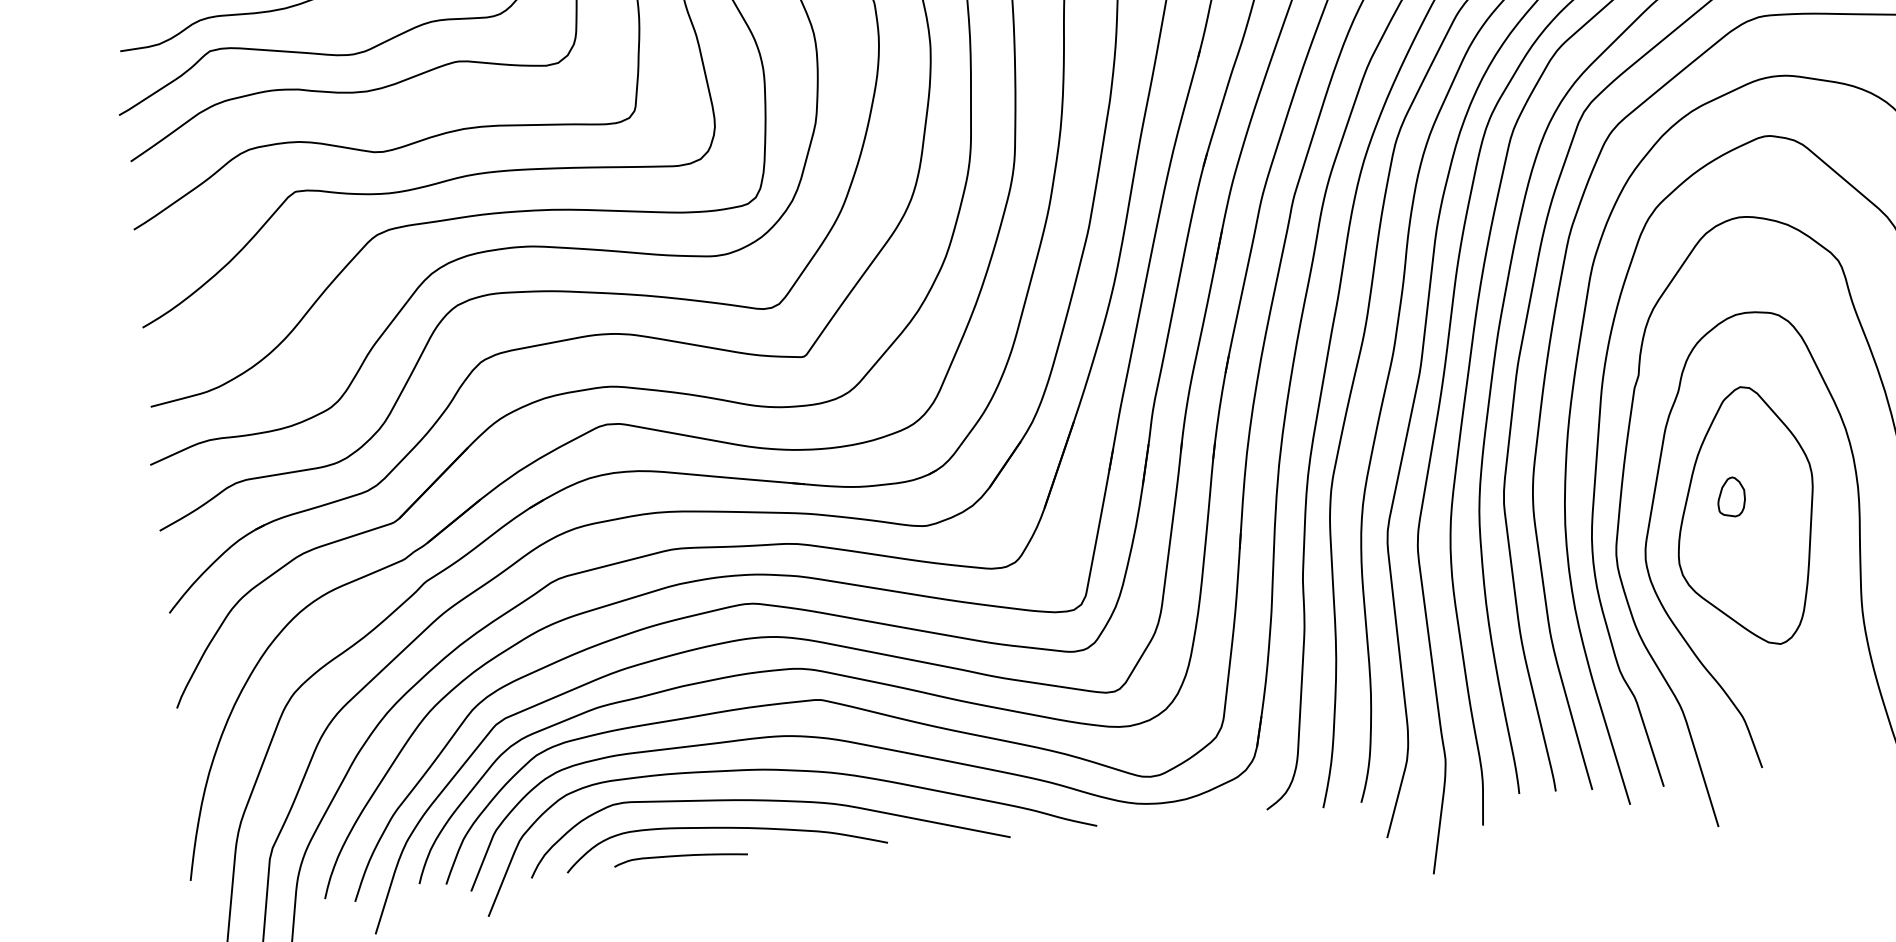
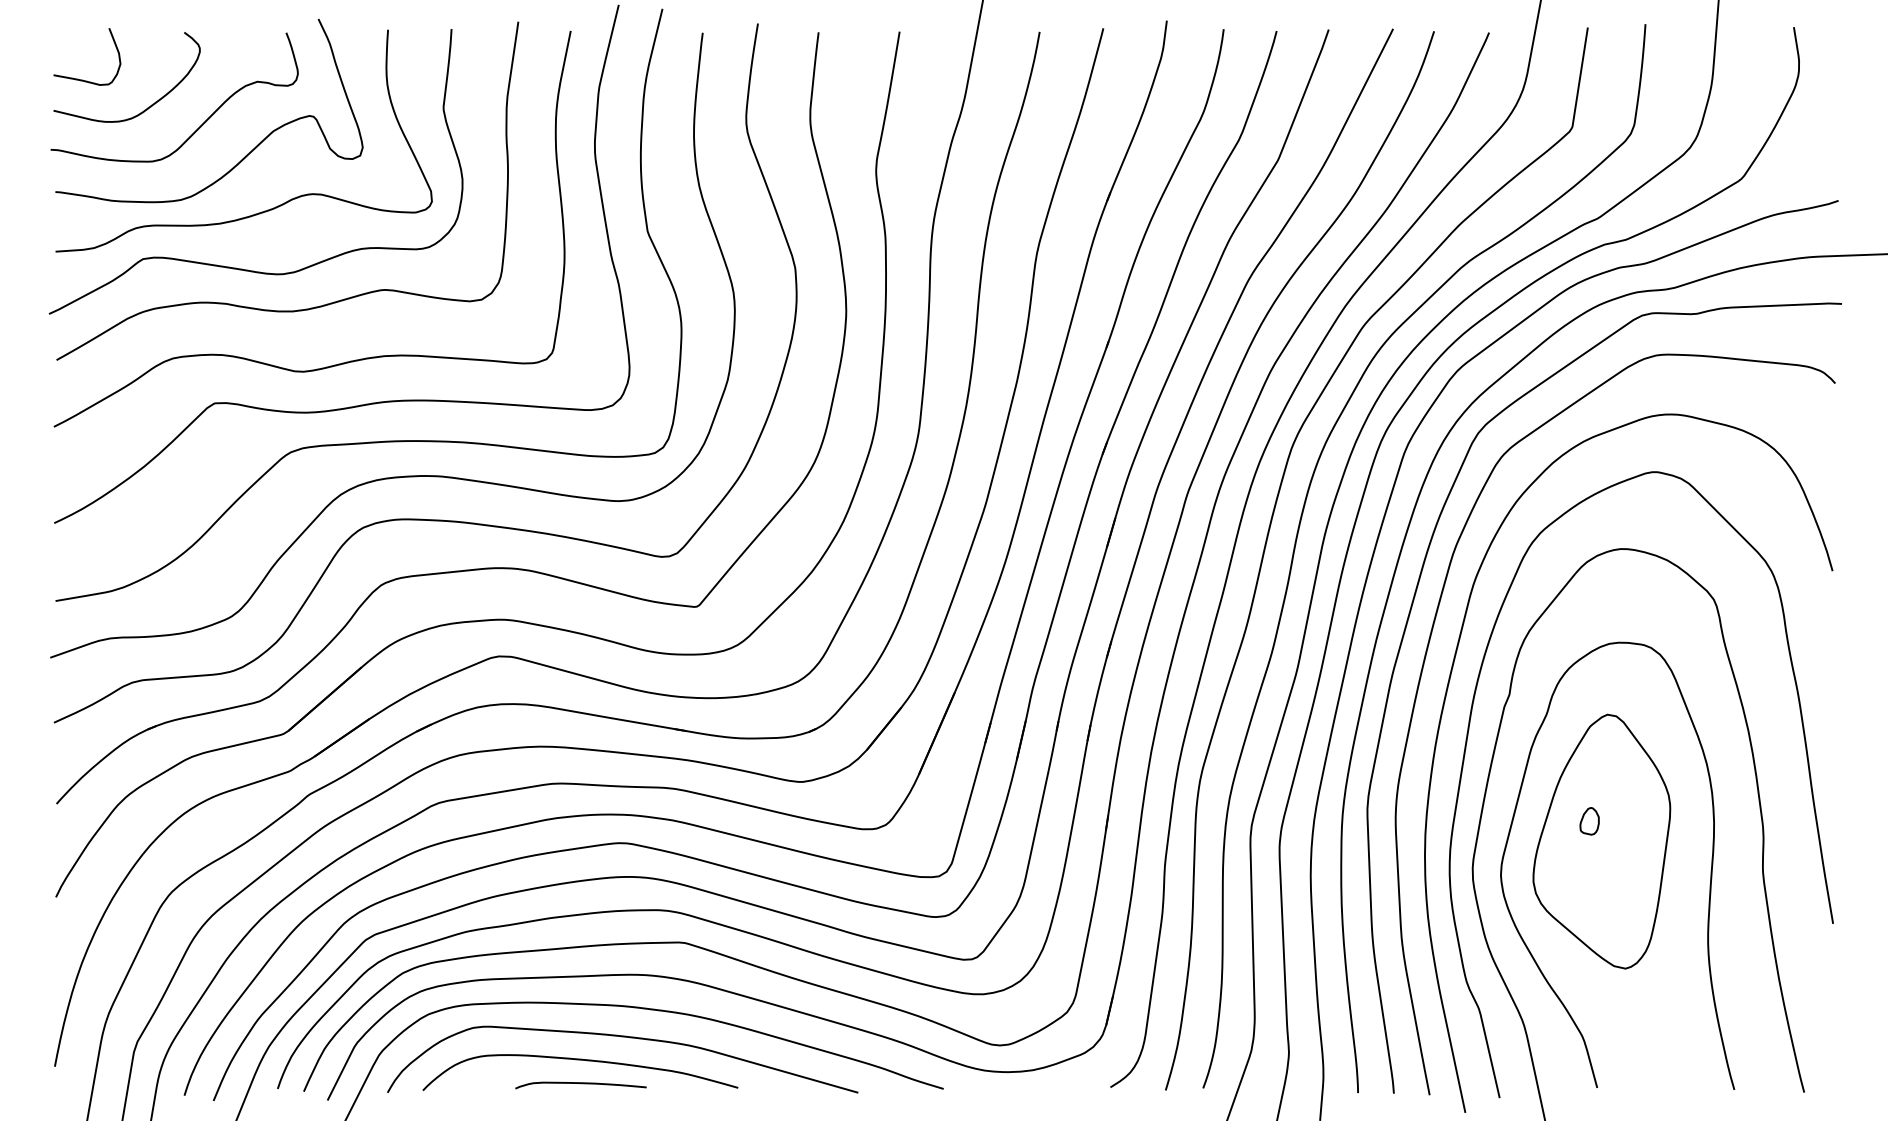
part: (1731, 497) -> (1589, 821), size x0.7
curve: (680, 857) -> (580, 1084), moved

